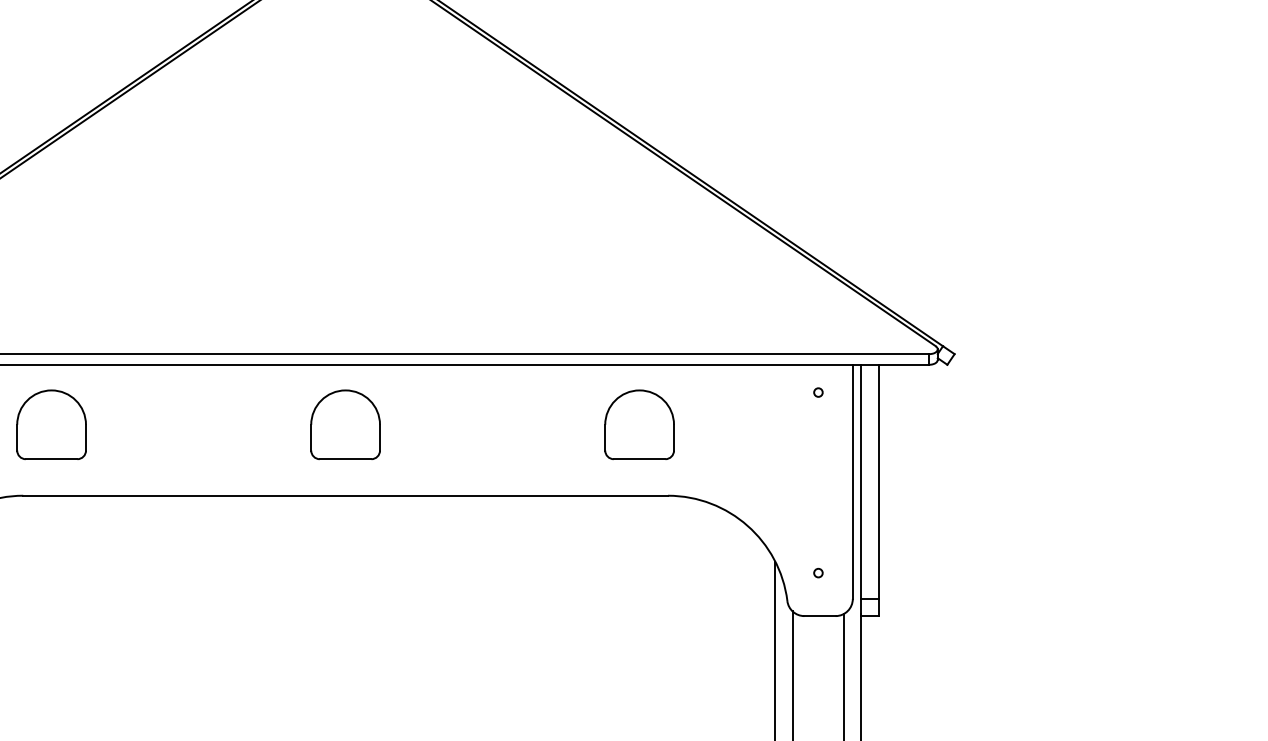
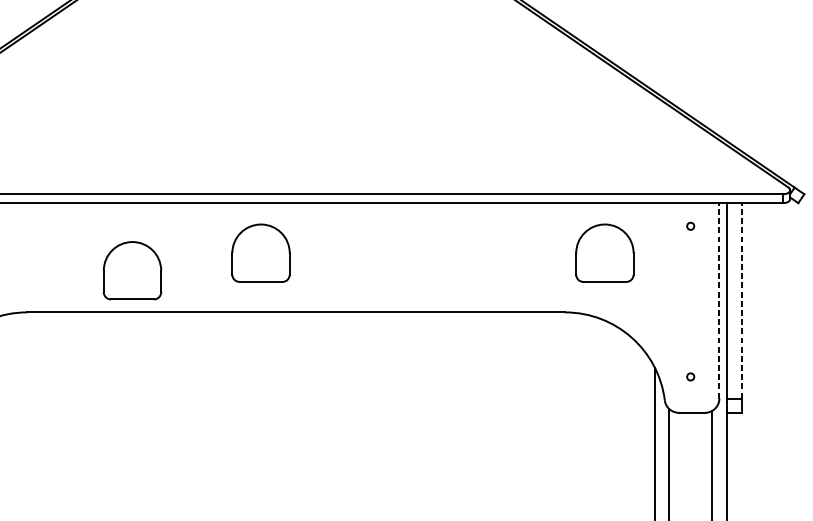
part: (51, 424) -> (132, 270), moved
part: (345, 424) -> (260, 252), moved
part: (639, 424) -> (604, 252), moved
line: (852, 481) -> (719, 300), solid -> dashed
line: (879, 481) -> (741, 300), solid -> dashed

